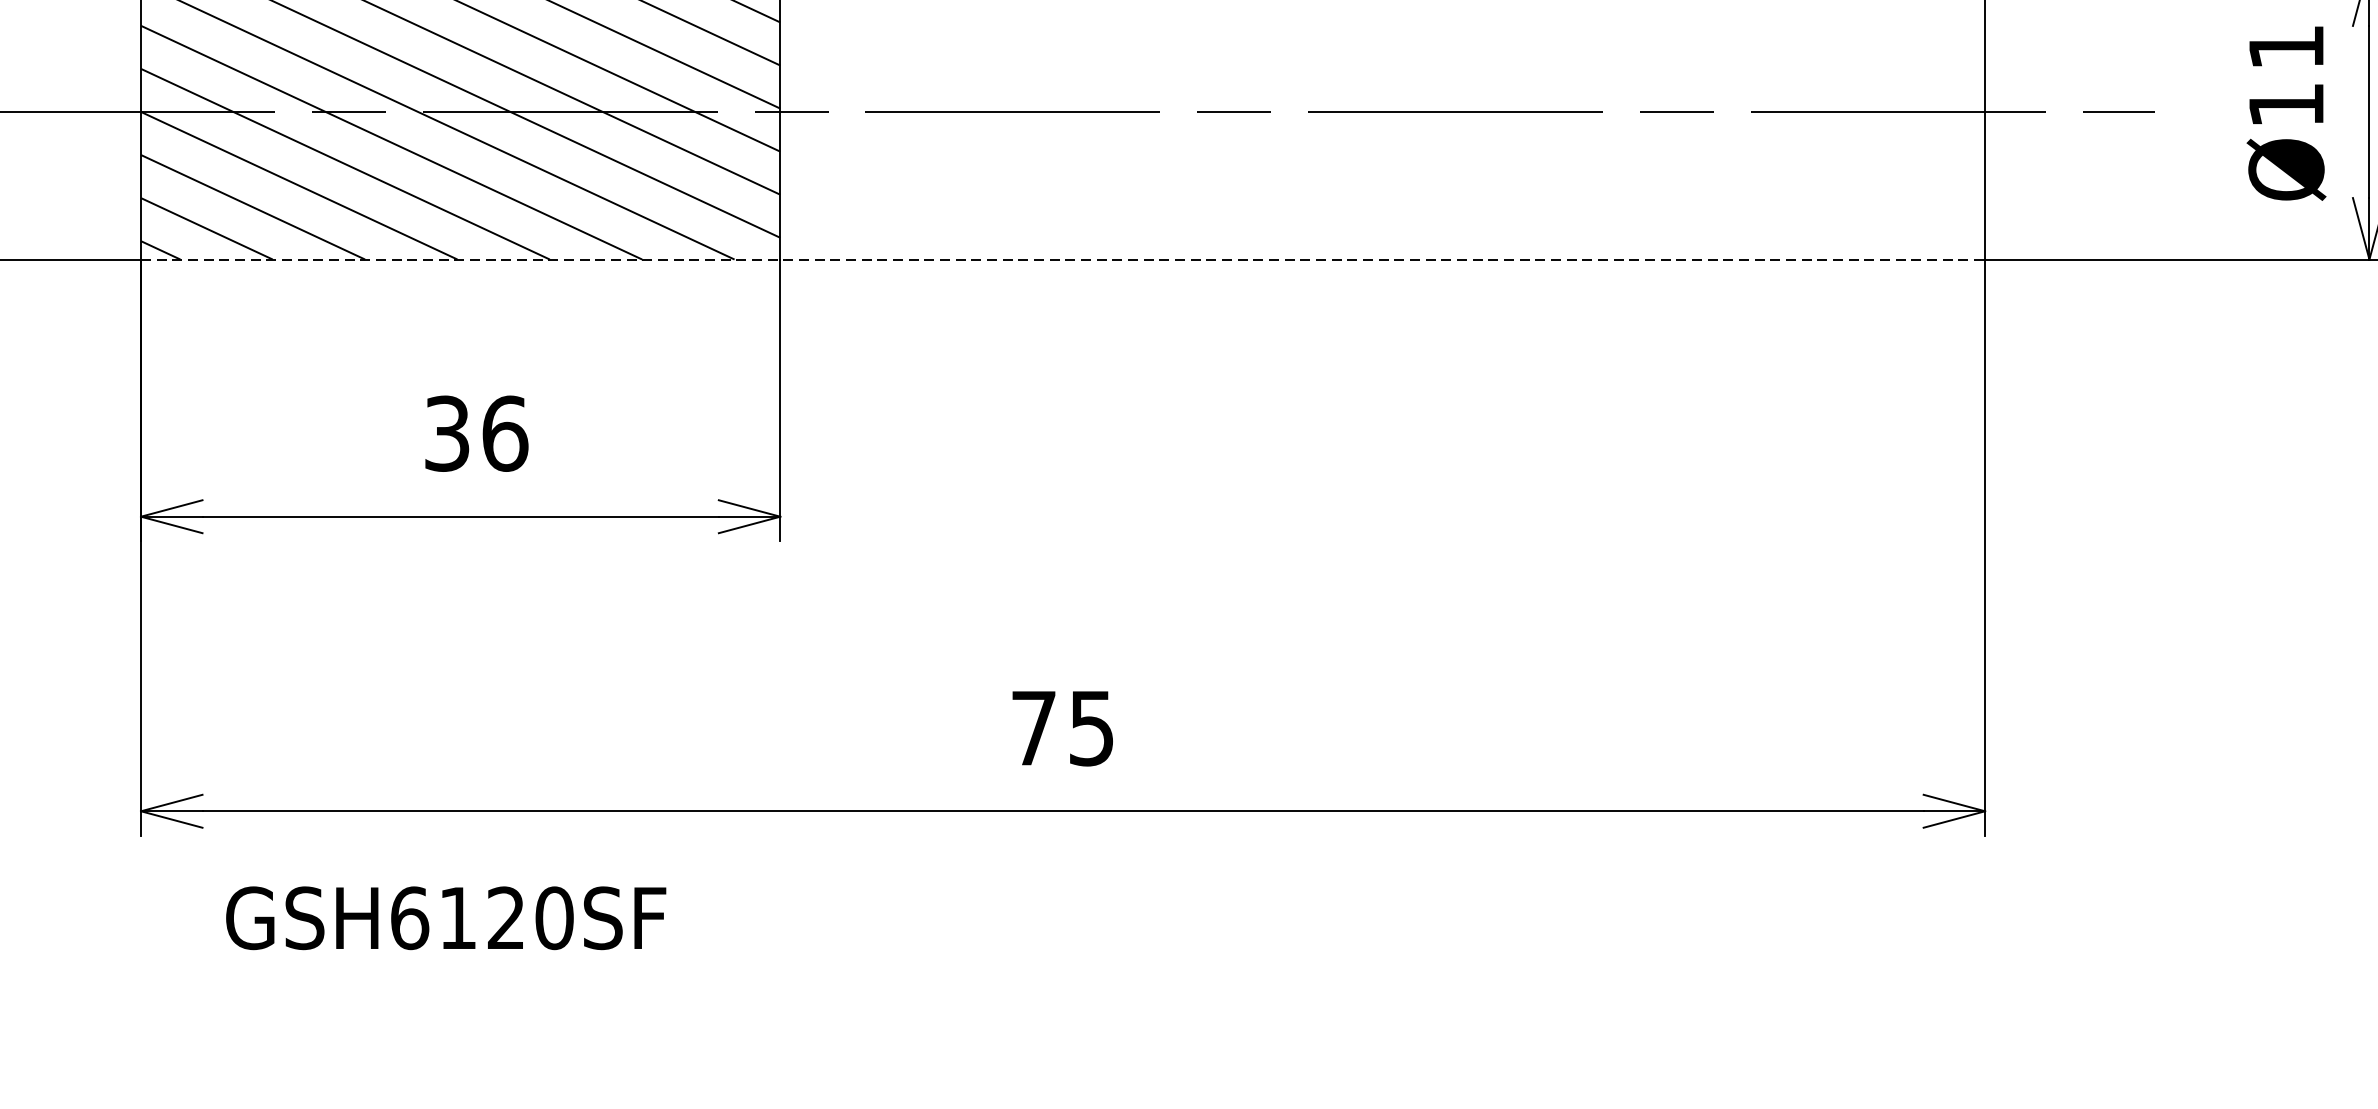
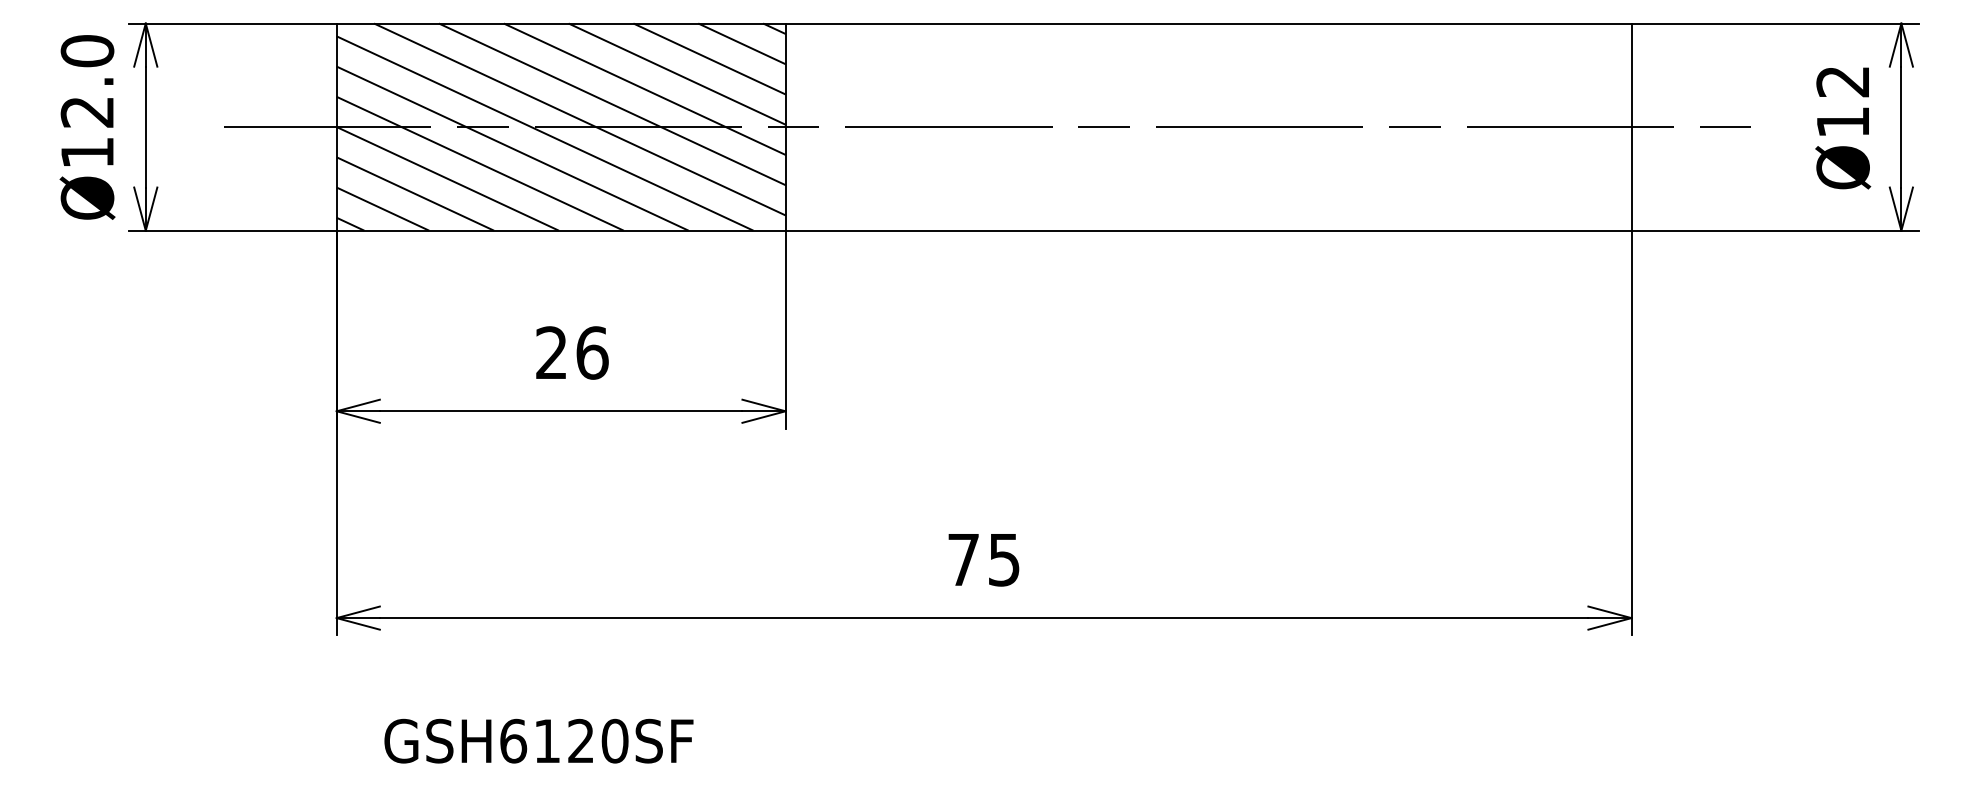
text: (2285, 48) -> (1842, 82), Ø11 -> Ø12
line: (1063, 259) -> (984, 230), dashed -> solid
text: (446, 433) -> (551, 352), 36 -> 26
text: (445, 917) -> (538, 740), moved

